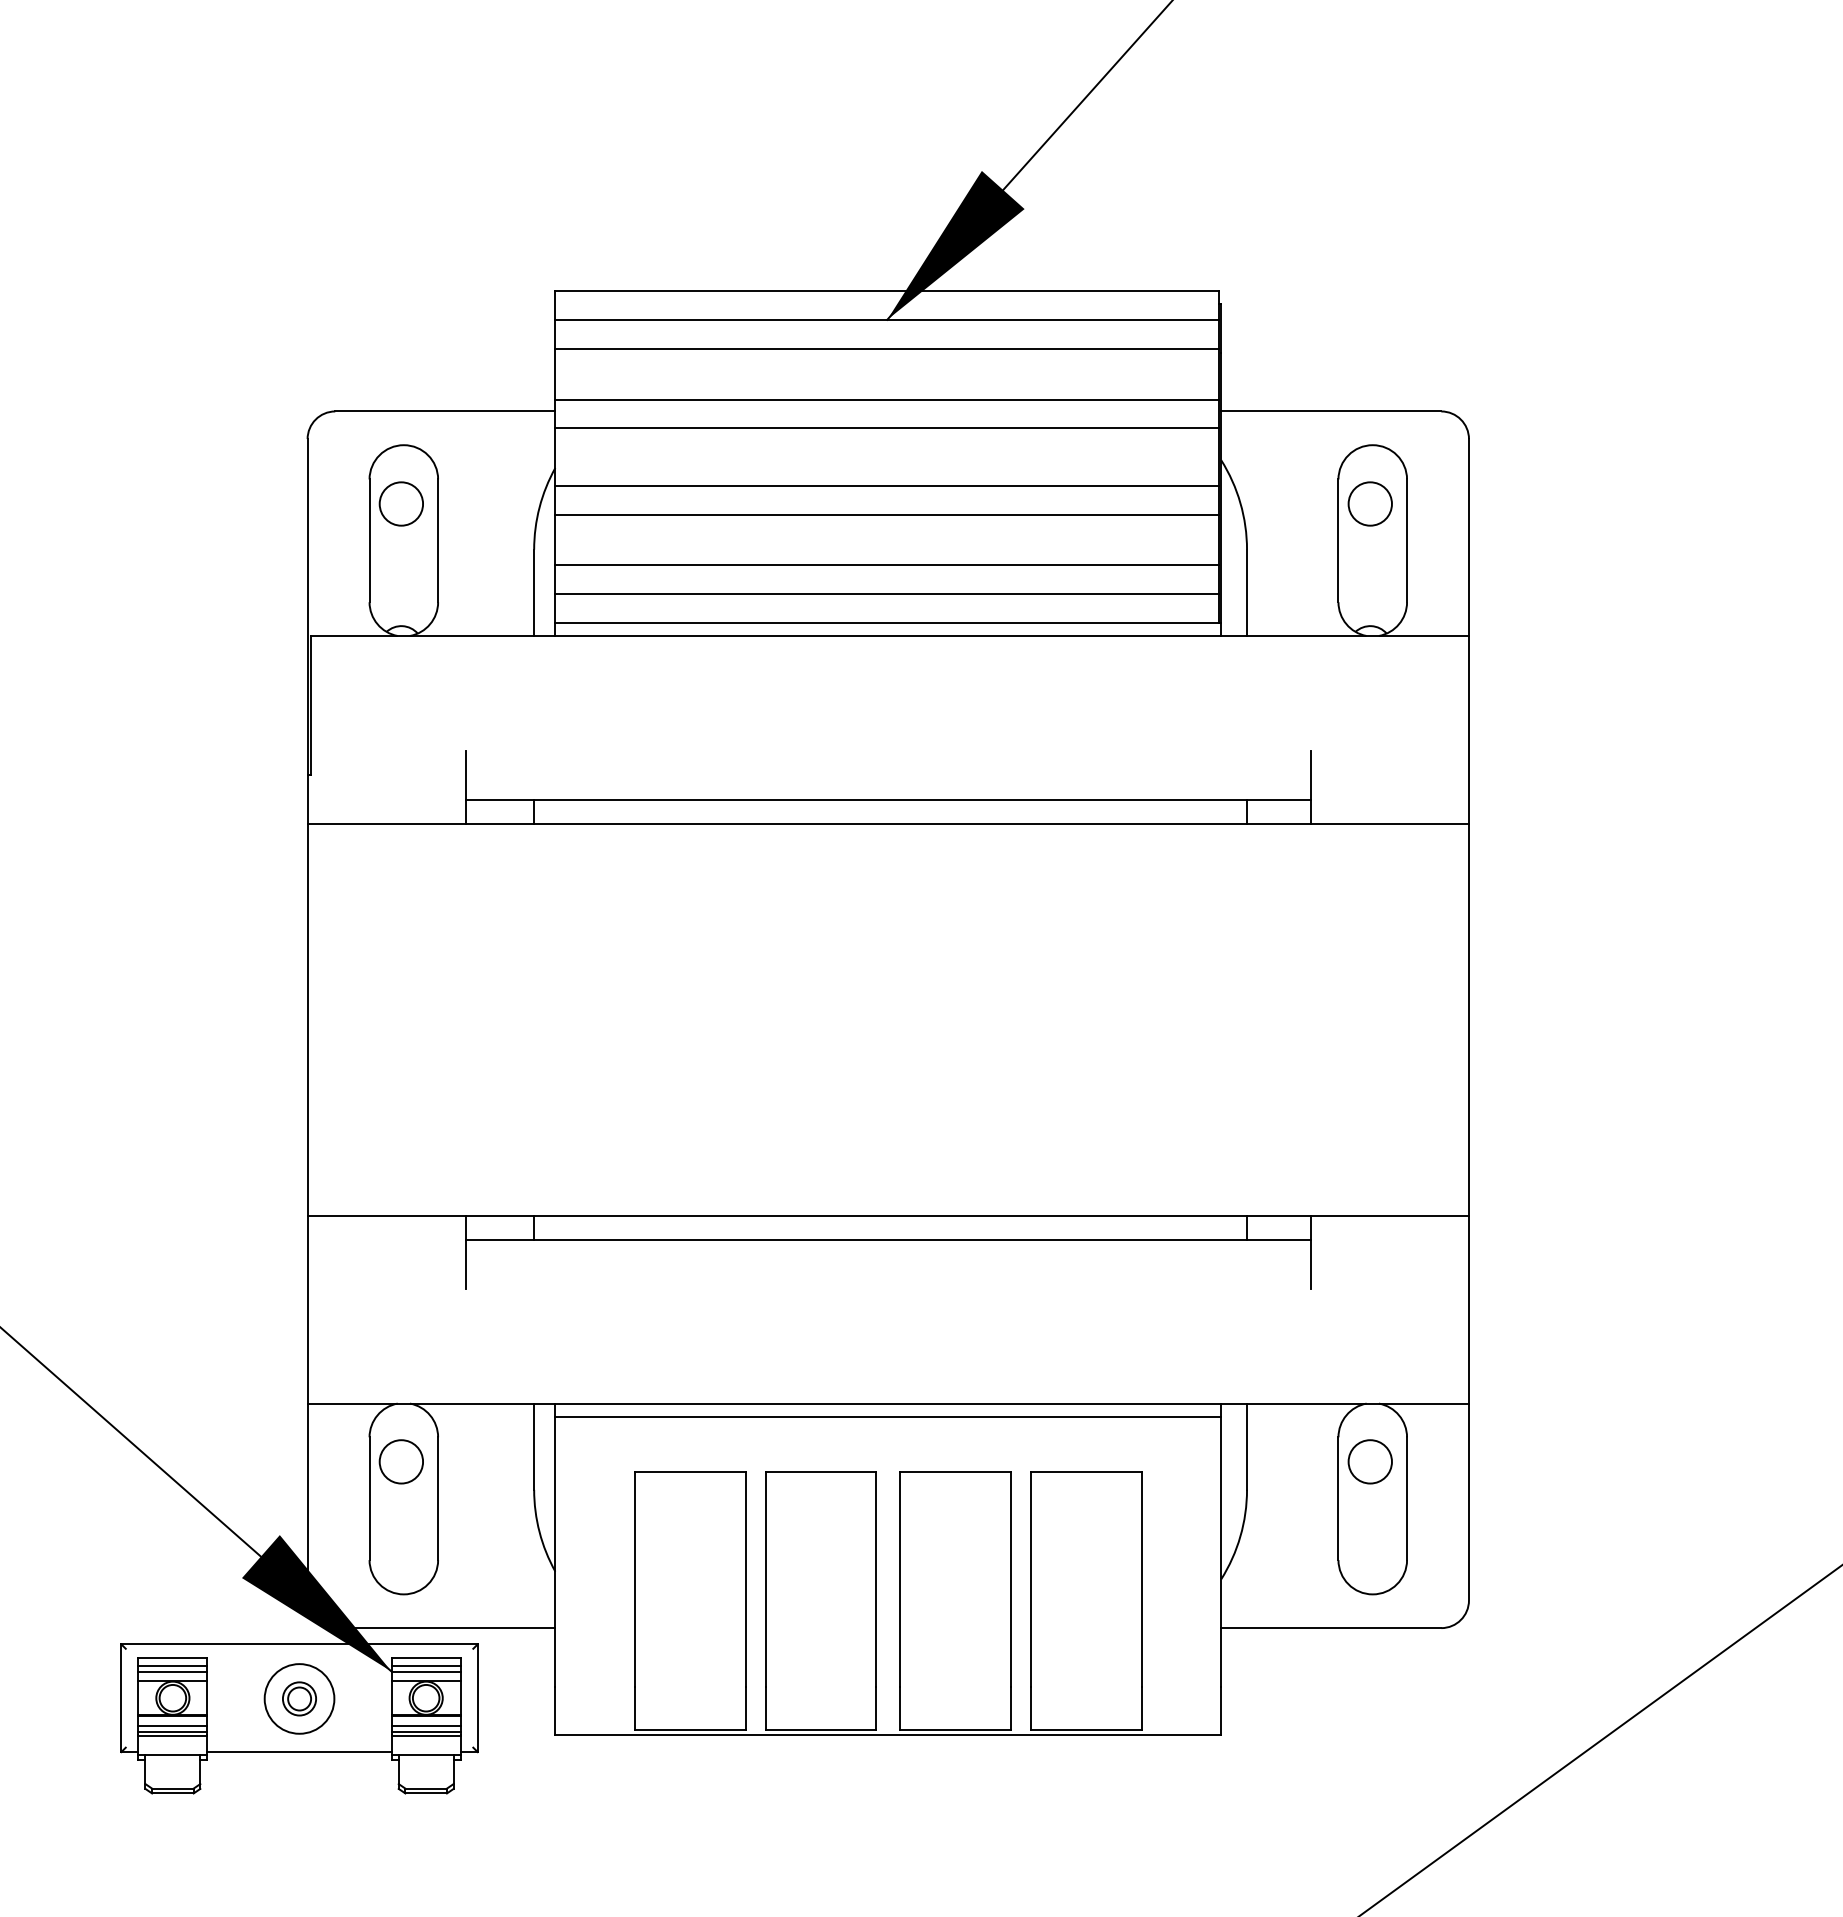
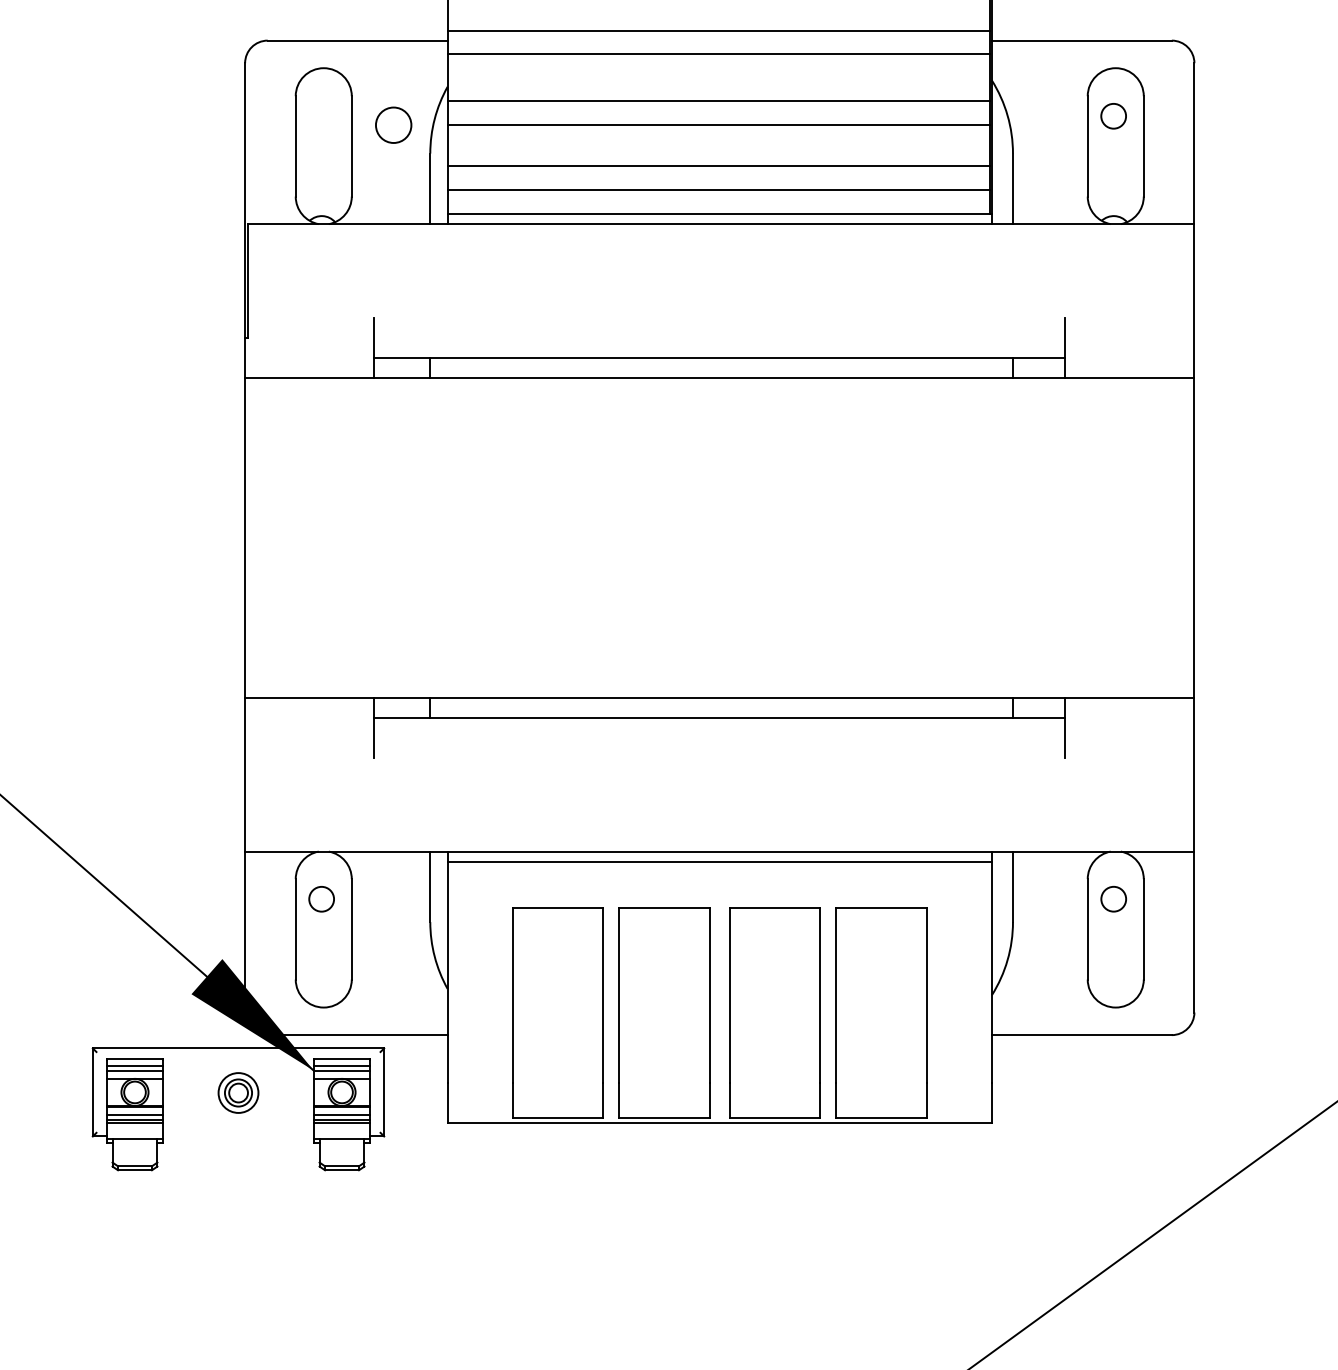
circle: (400, 503) -> (392, 124), moved
circle: (1369, 503) -> (1113, 115), size x0.7
circle: (400, 1461) -> (321, 898), size x0.7
circle: (1369, 1461) -> (1113, 898), size x0.7
circle: (299, 1698) -> (238, 1092), size x0.7
line: (299, 1752) -> (238, 1136), removed

